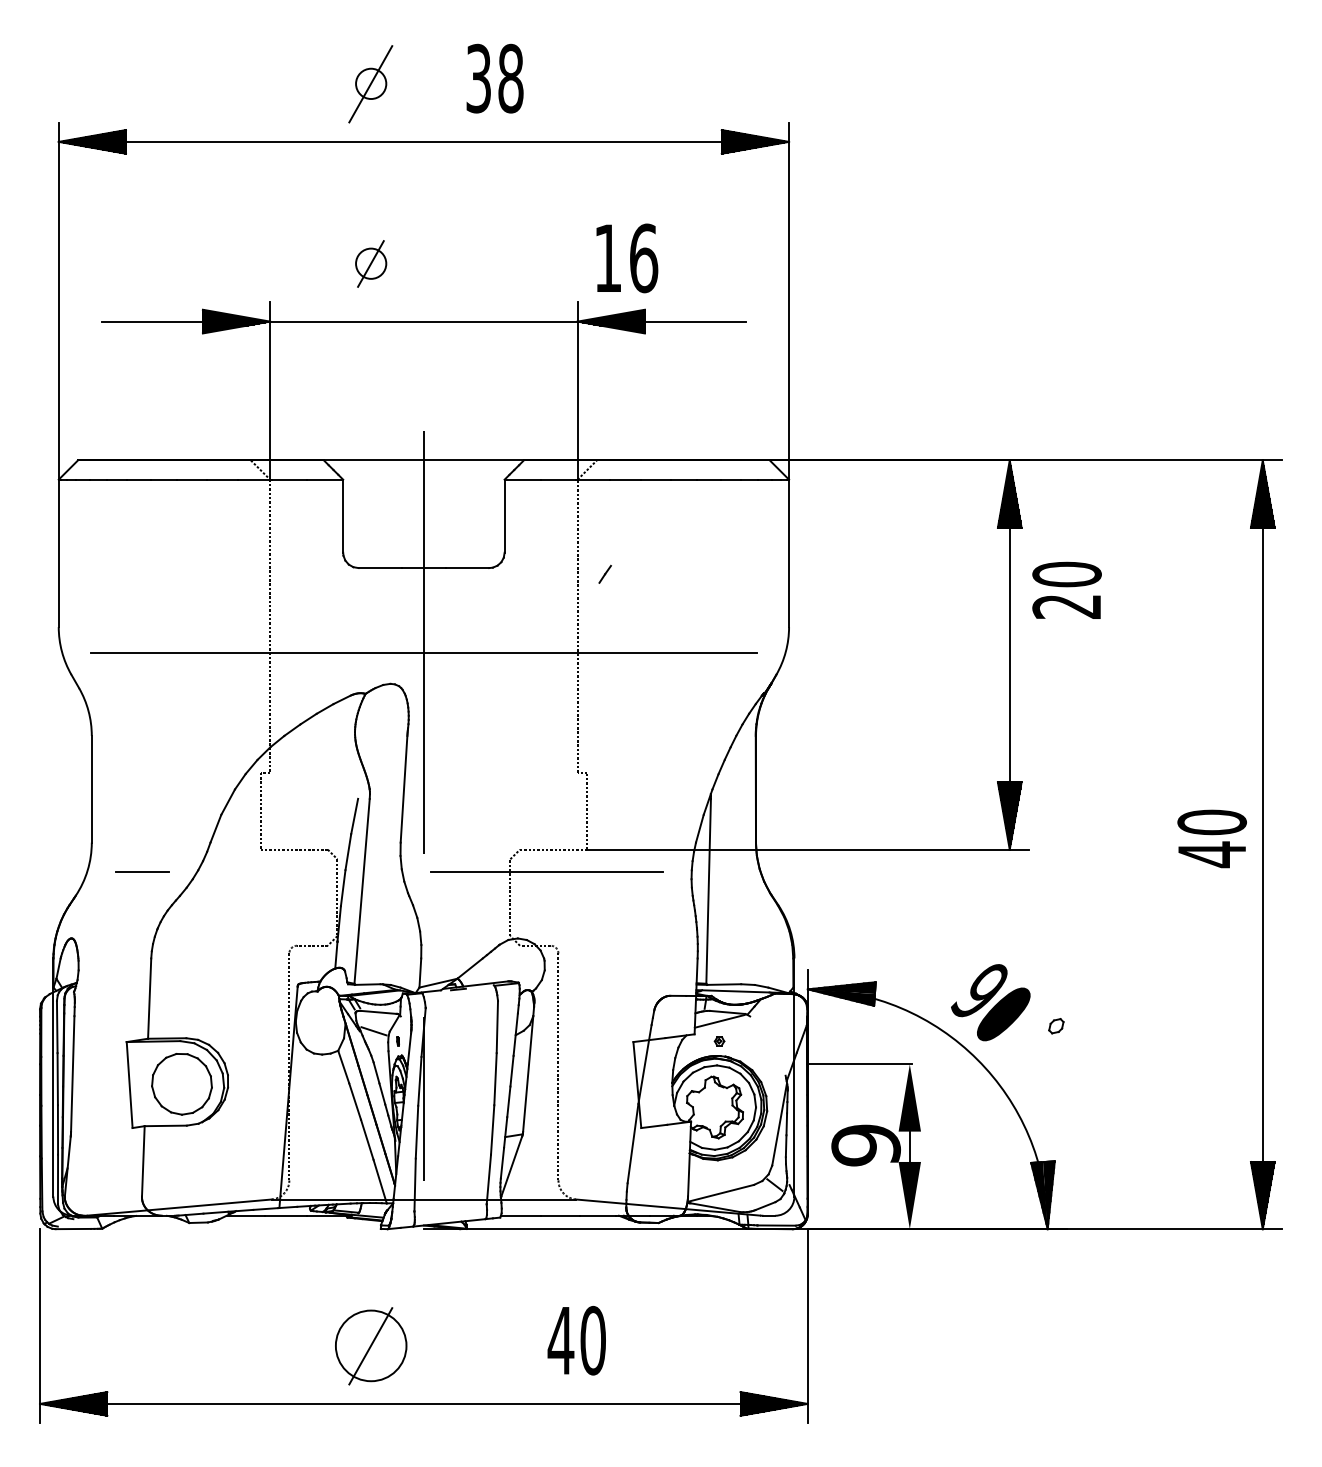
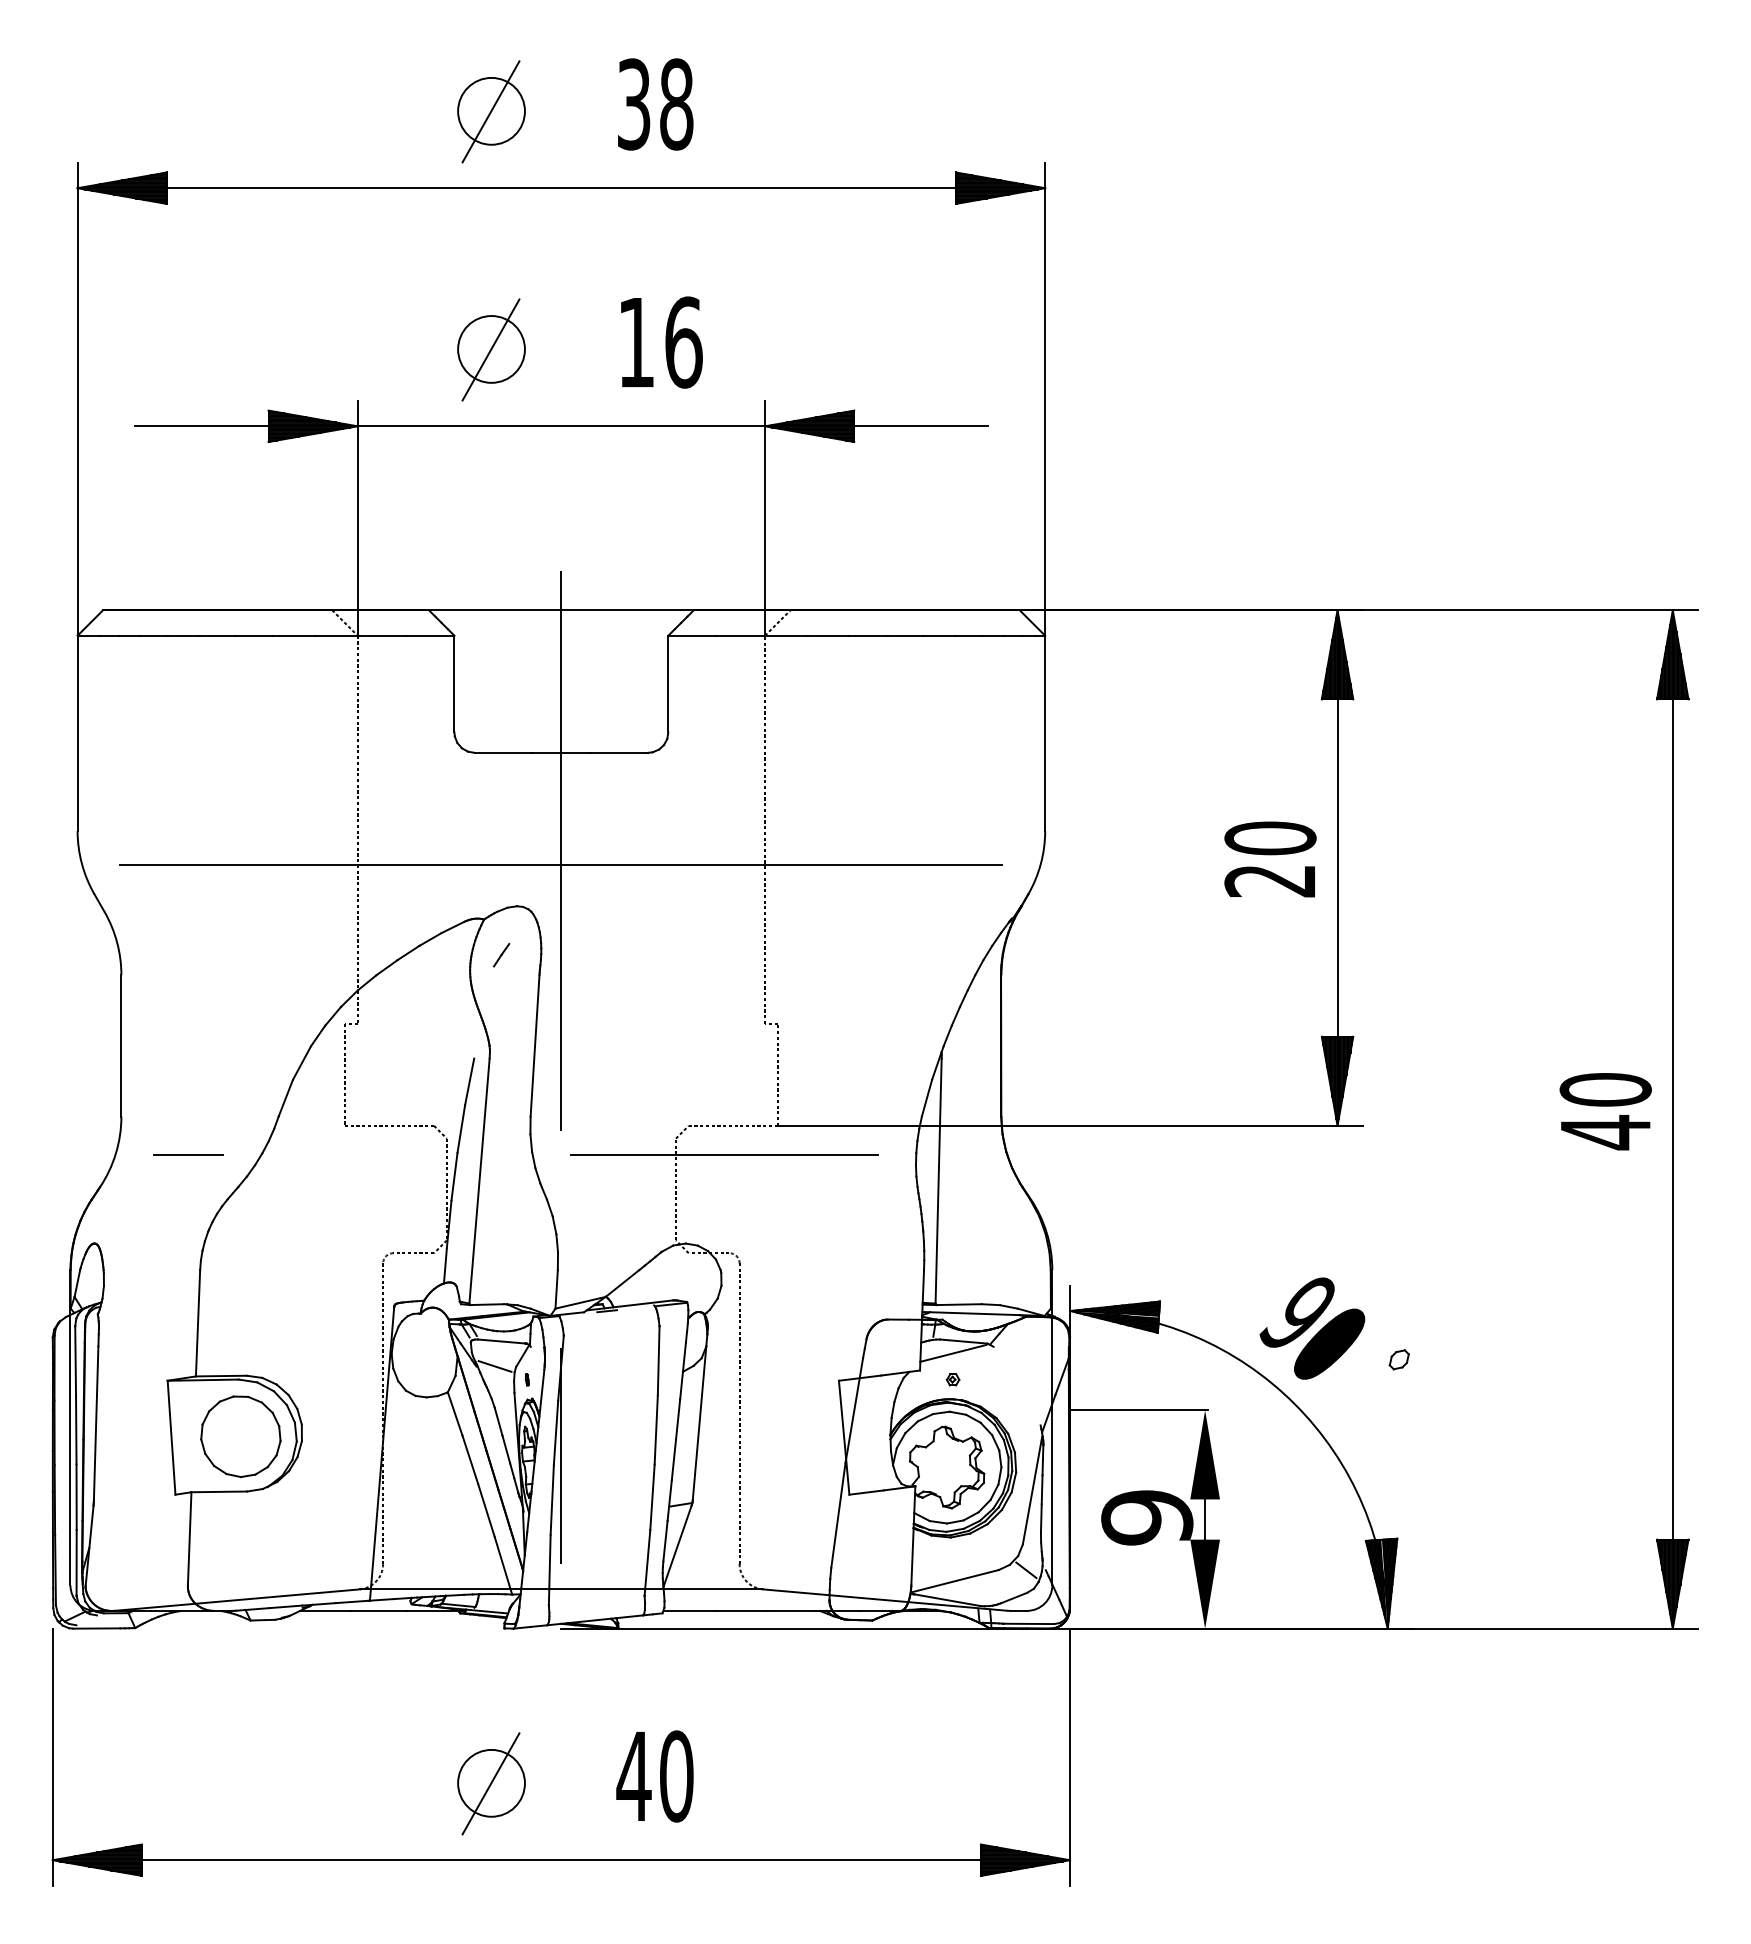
circle: (371, 83) -> (491, 110), size x1.67
text: (627, 258) -> (661, 342), moved
part: (371, 263) -> (491, 349), size x1.67
line: (605, 574) -> (501, 955), moved
text: (1067, 590) -> (1270, 859), moved
text: (576, 1340) -> (654, 1776), moved
circle: (371, 1345) -> (491, 1782), size x0.71

